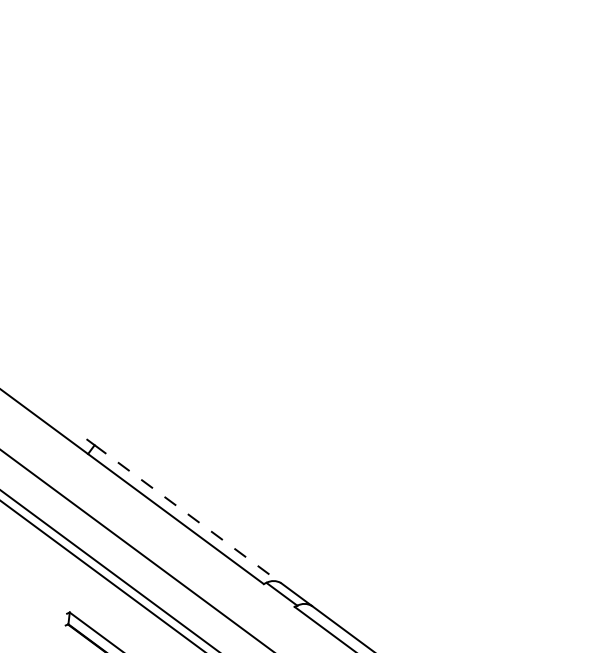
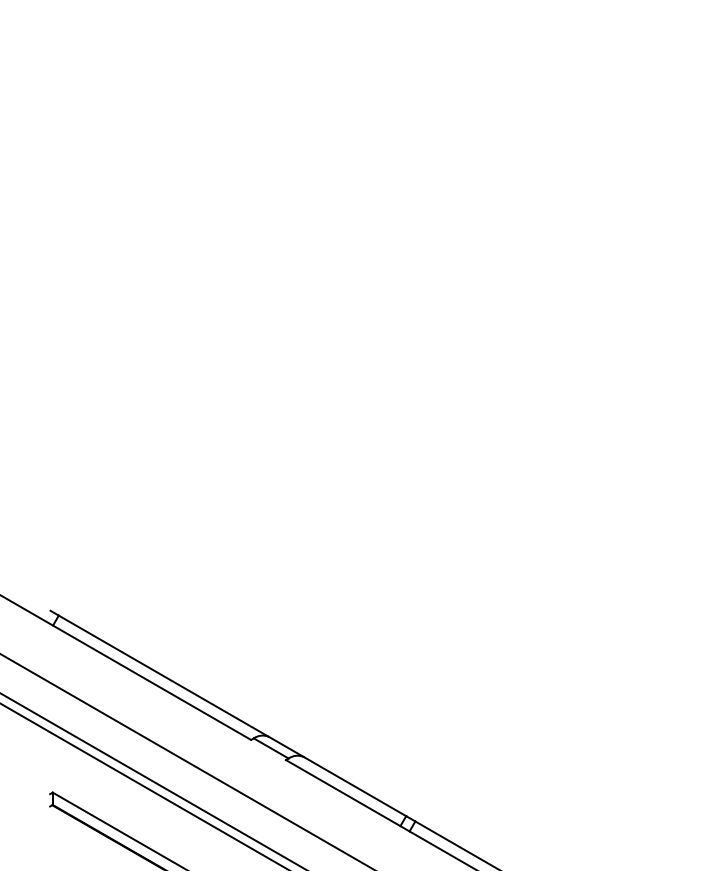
line: (188, 514) -> (164, 676), dashed -> solid

